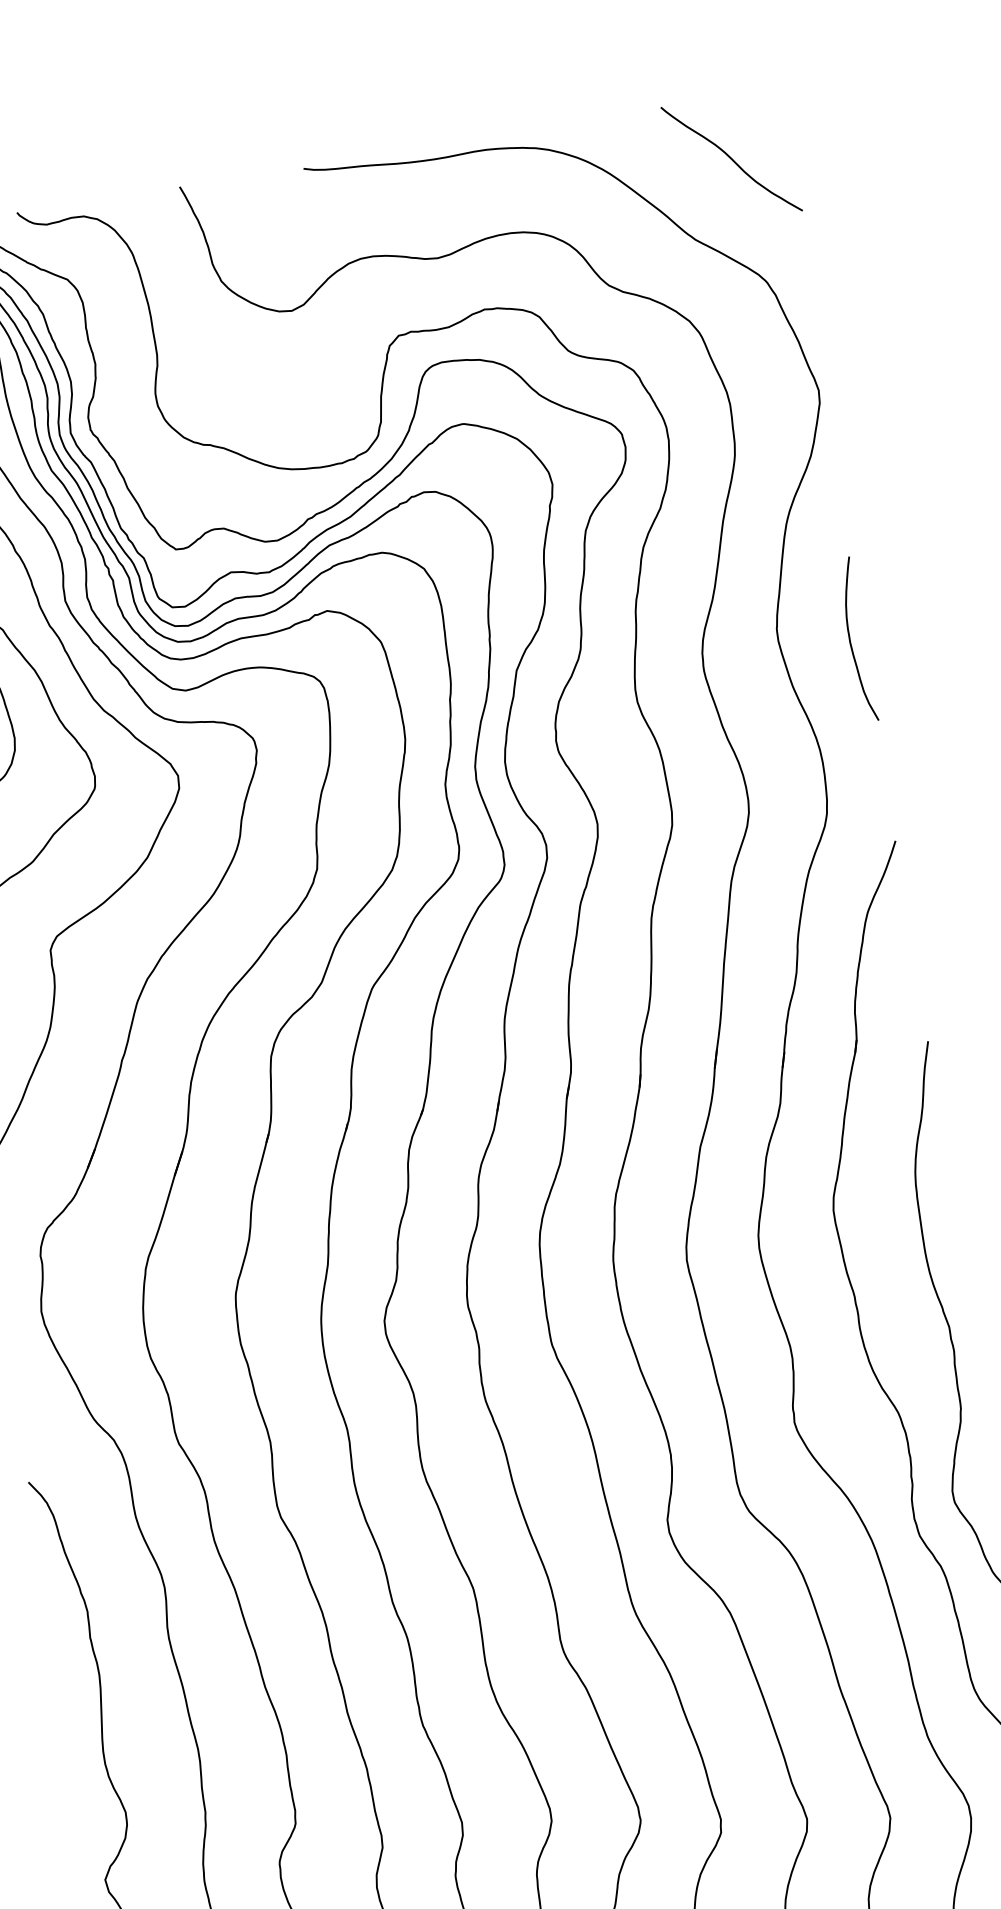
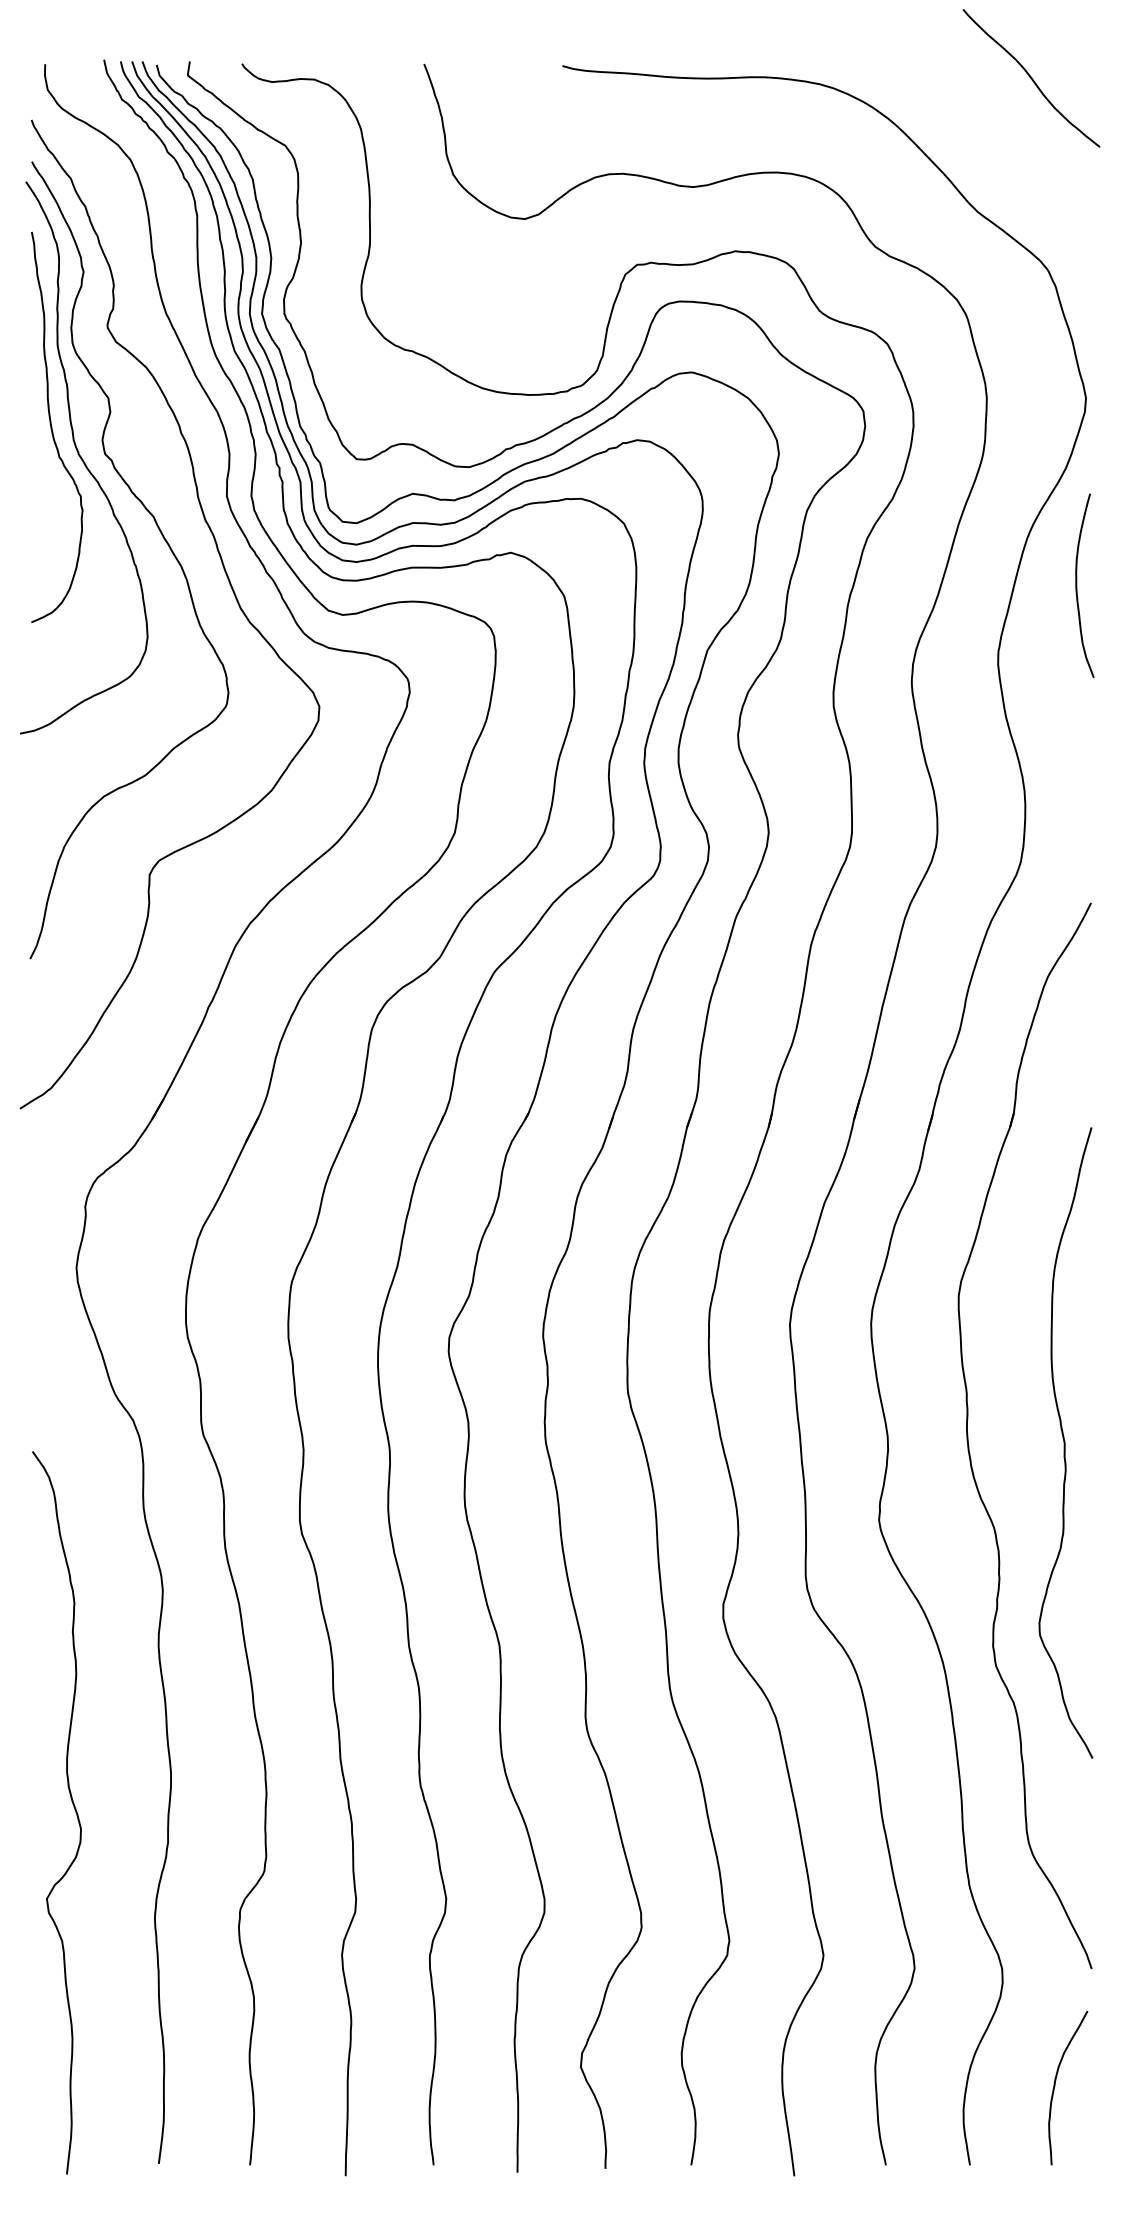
curve: (731, 159) -> (1031, 78), moved
curve: (851, 640) -> (1077, 585), moved

